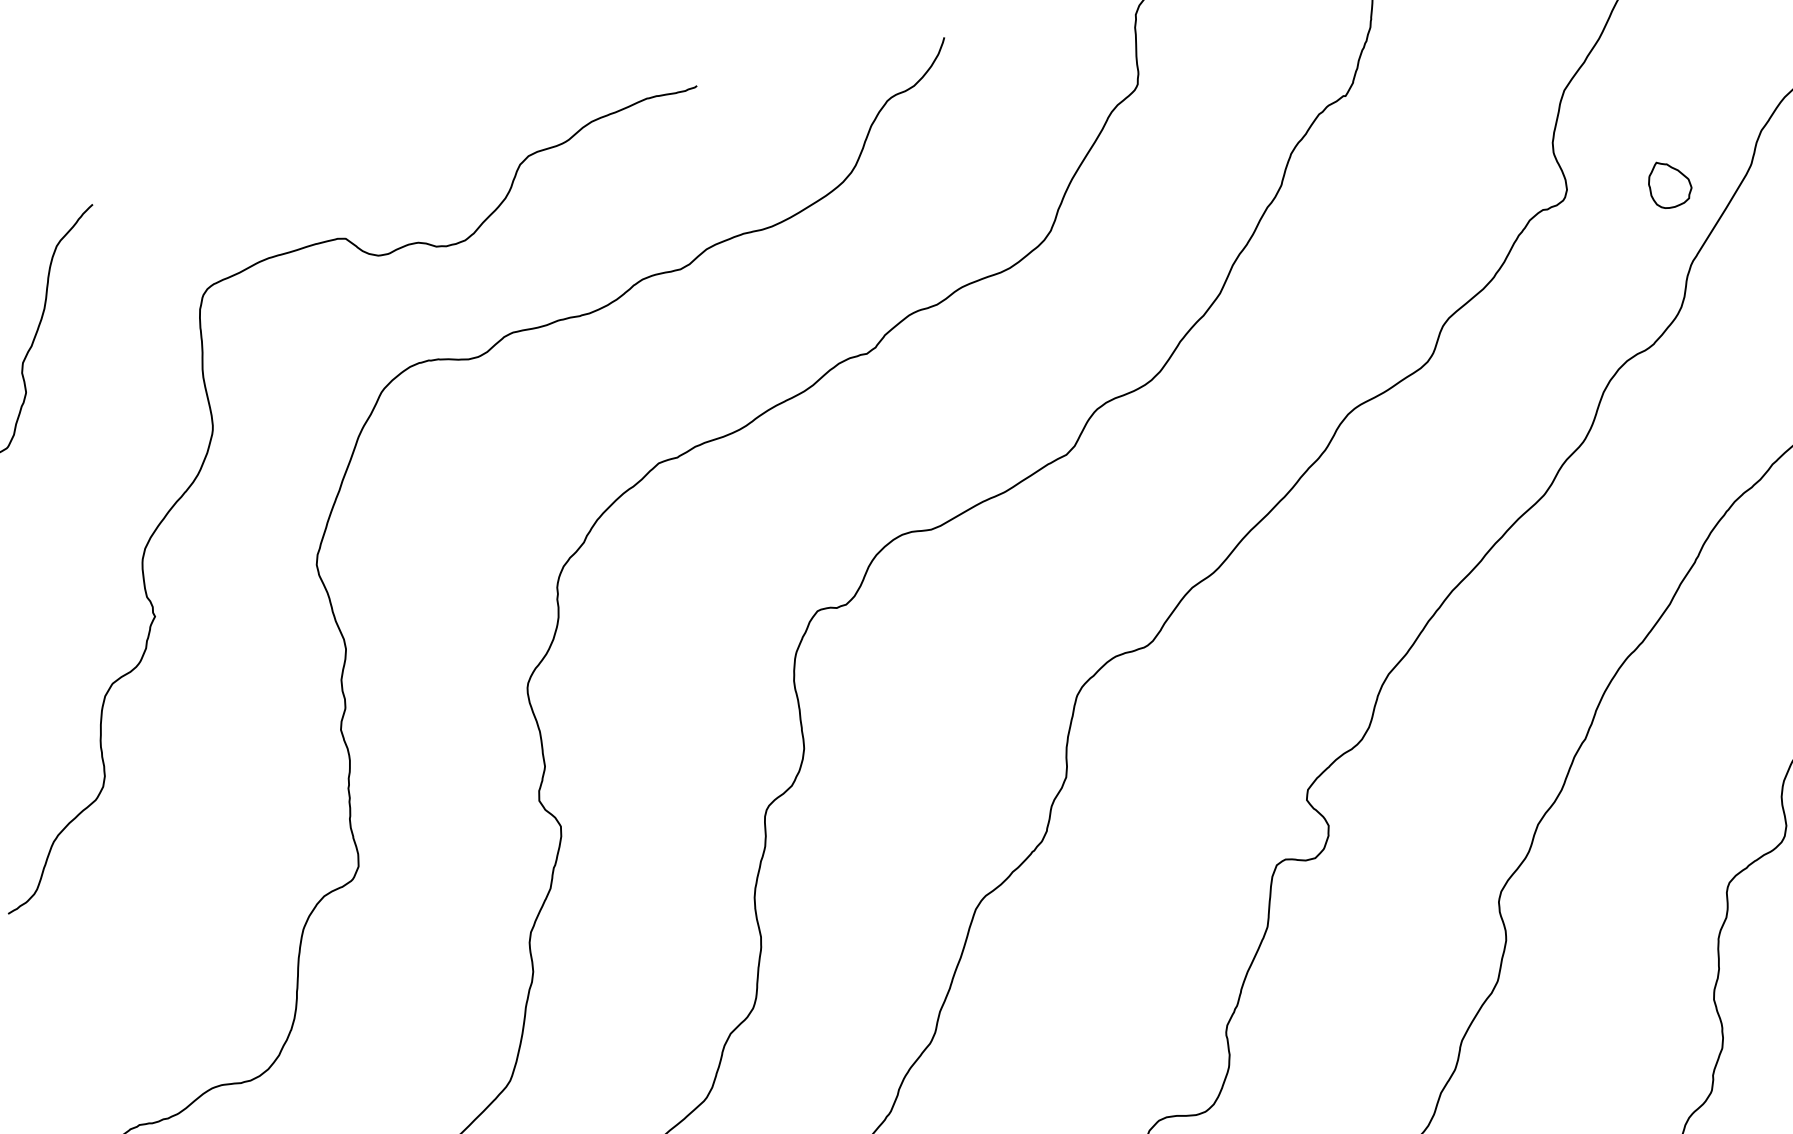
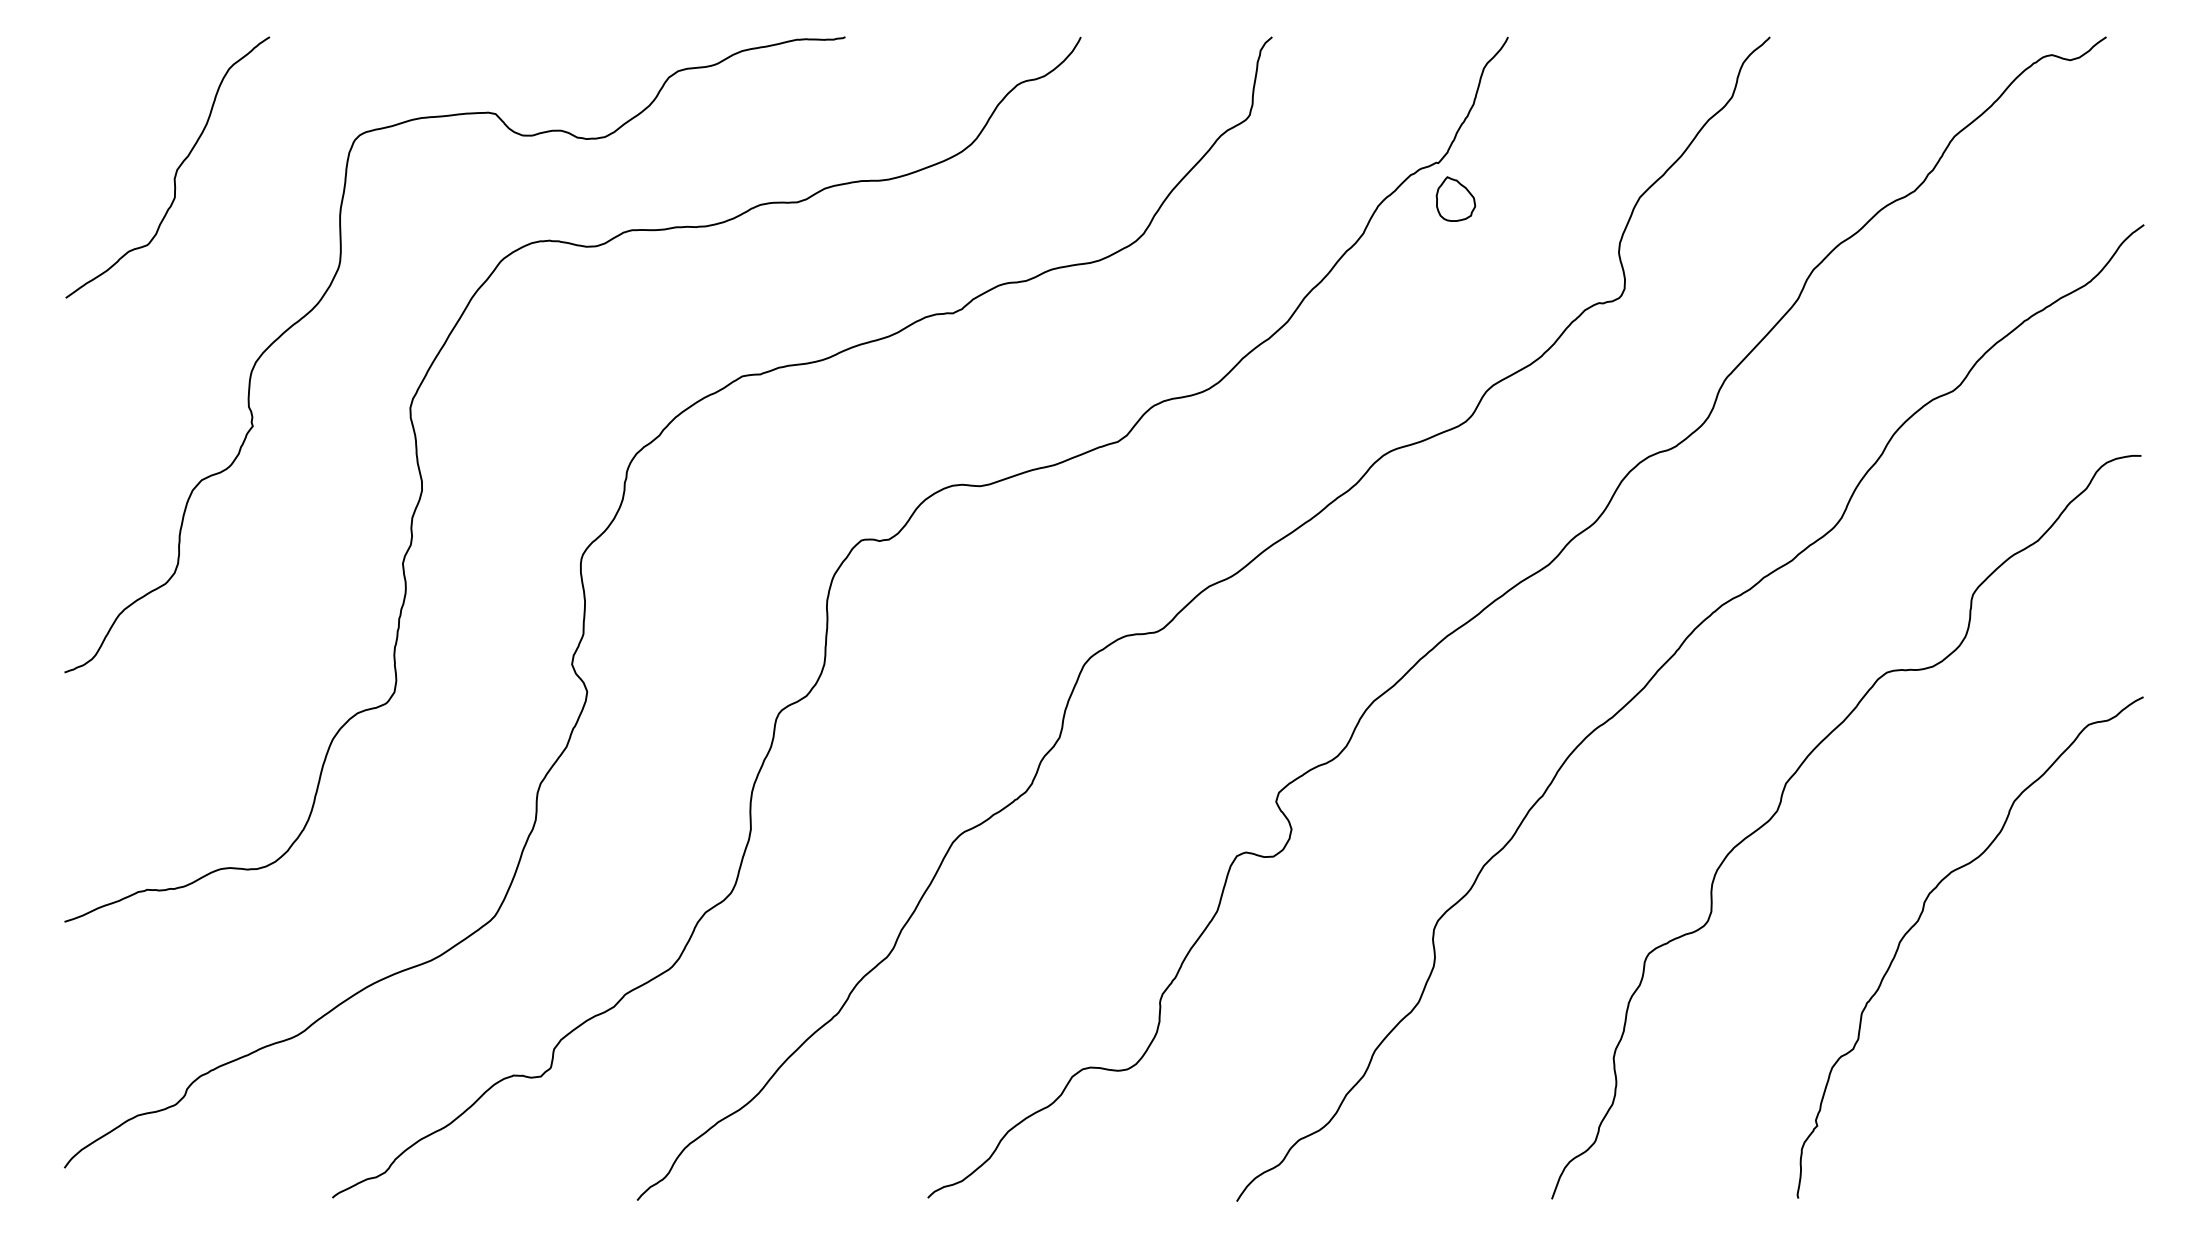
part: (1669, 183) -> (1455, 198), moved

